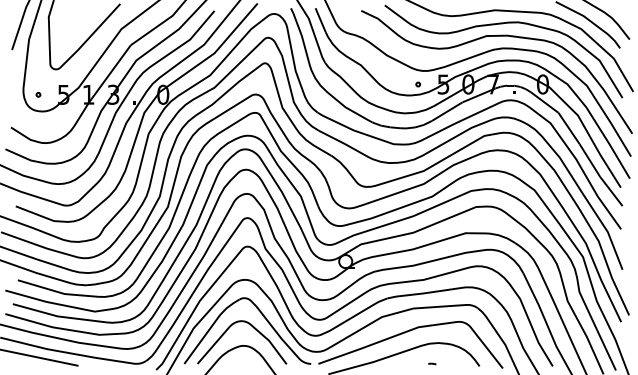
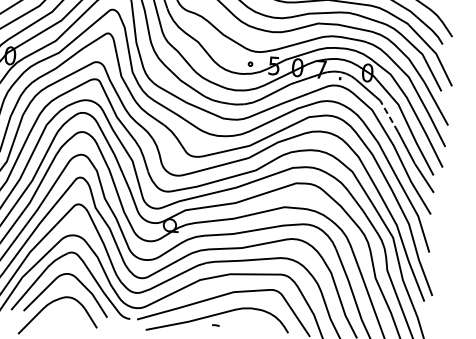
line: (569, 128) -> (389, 116), solid -> dashed
line: (432, 363) -> (216, 325), moved

